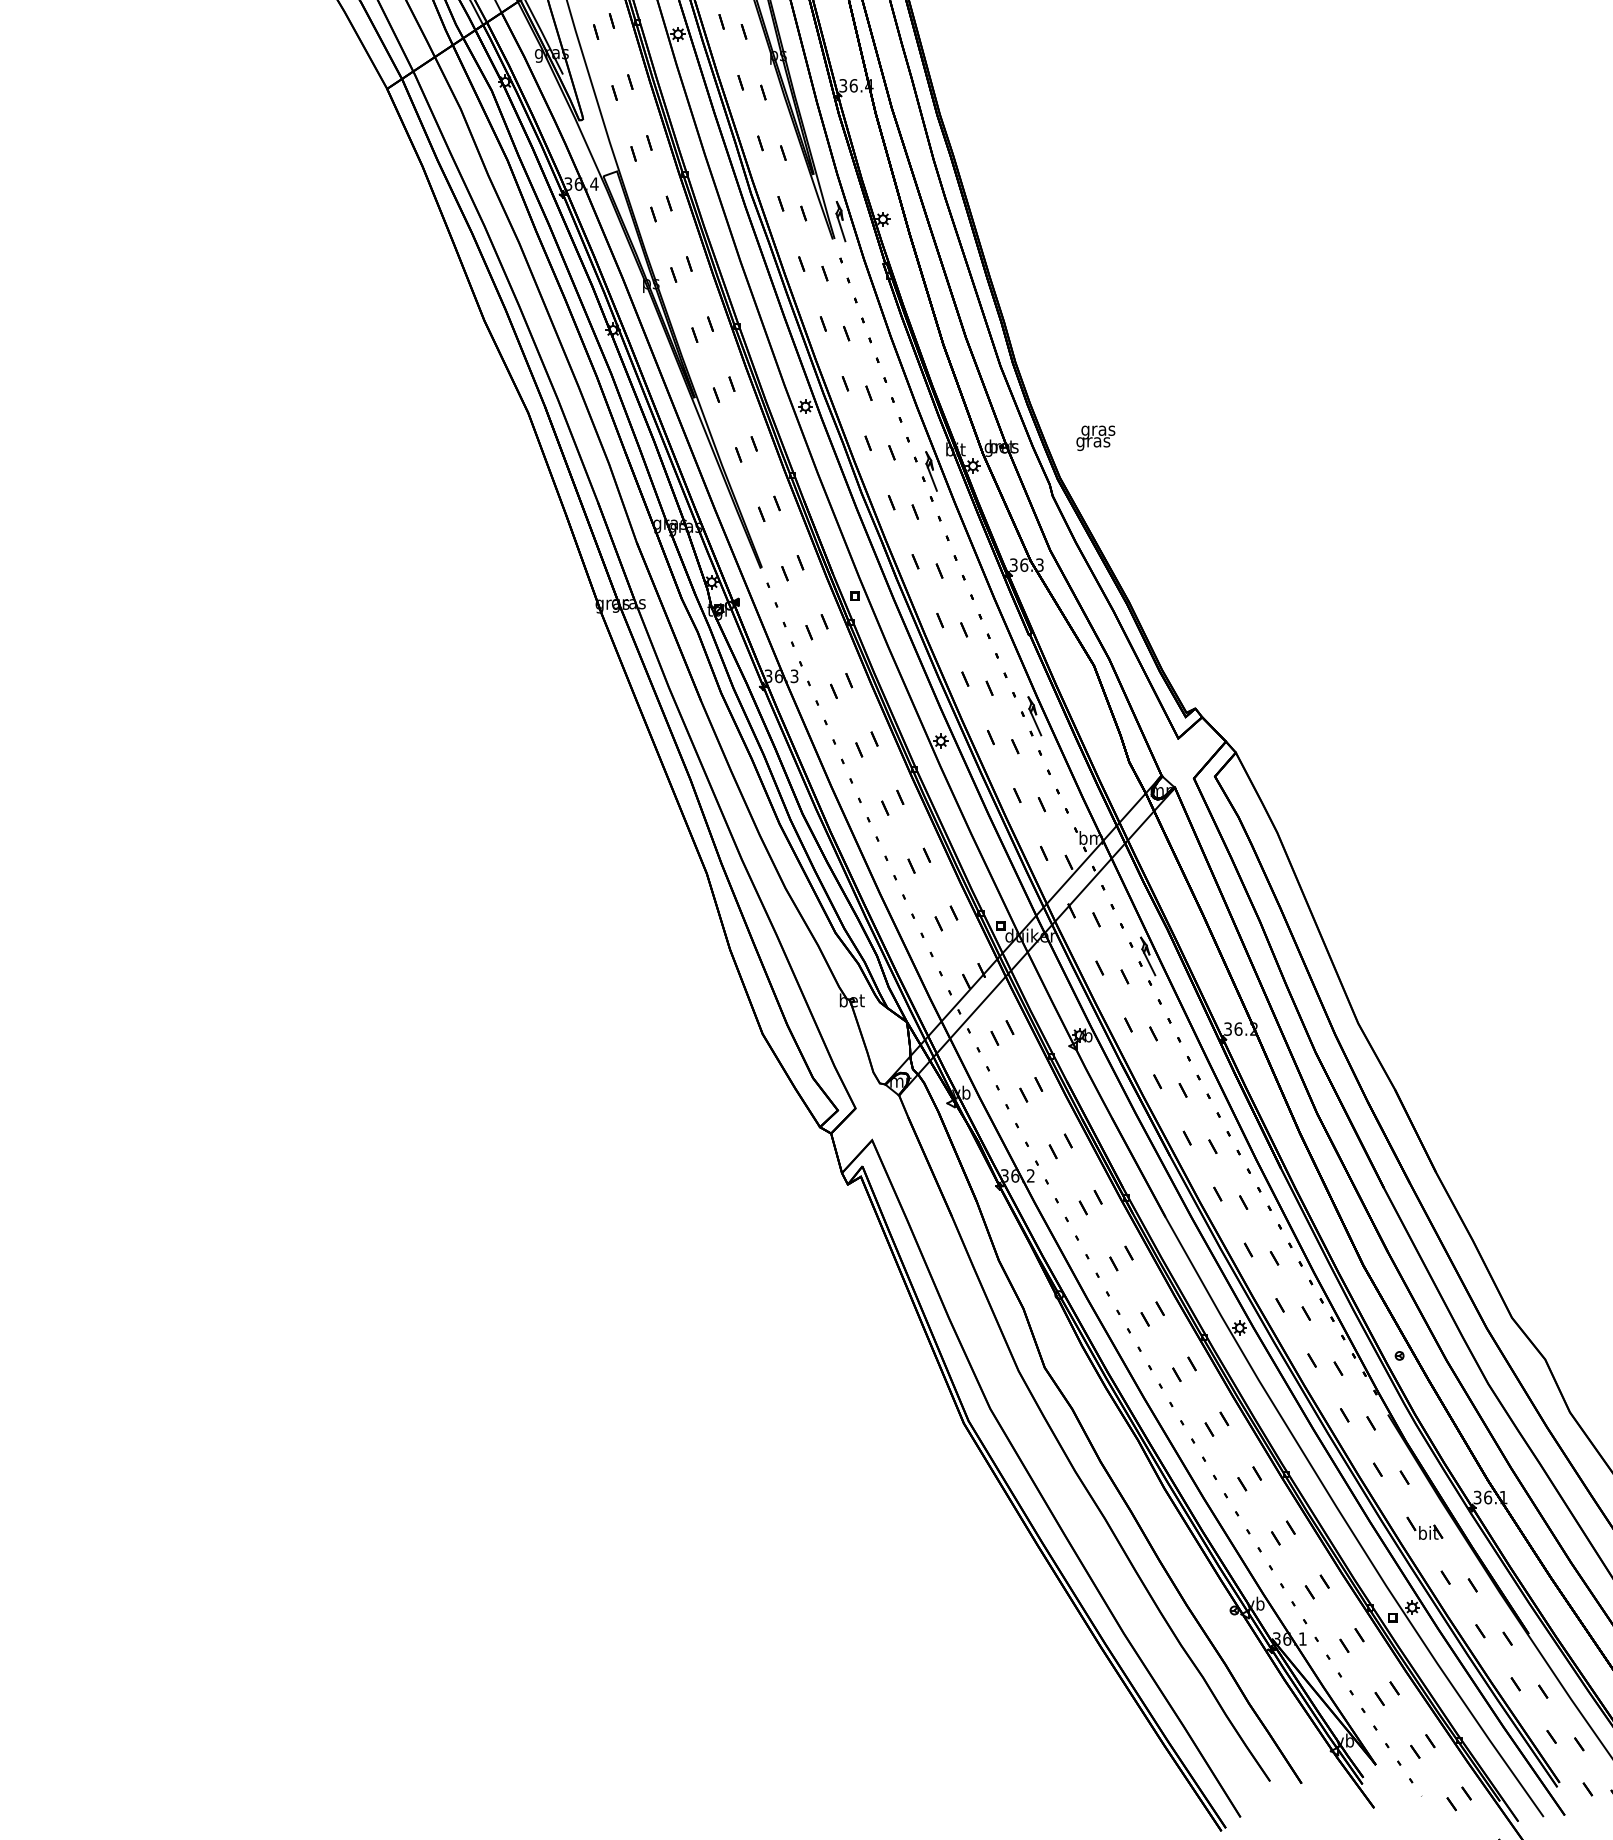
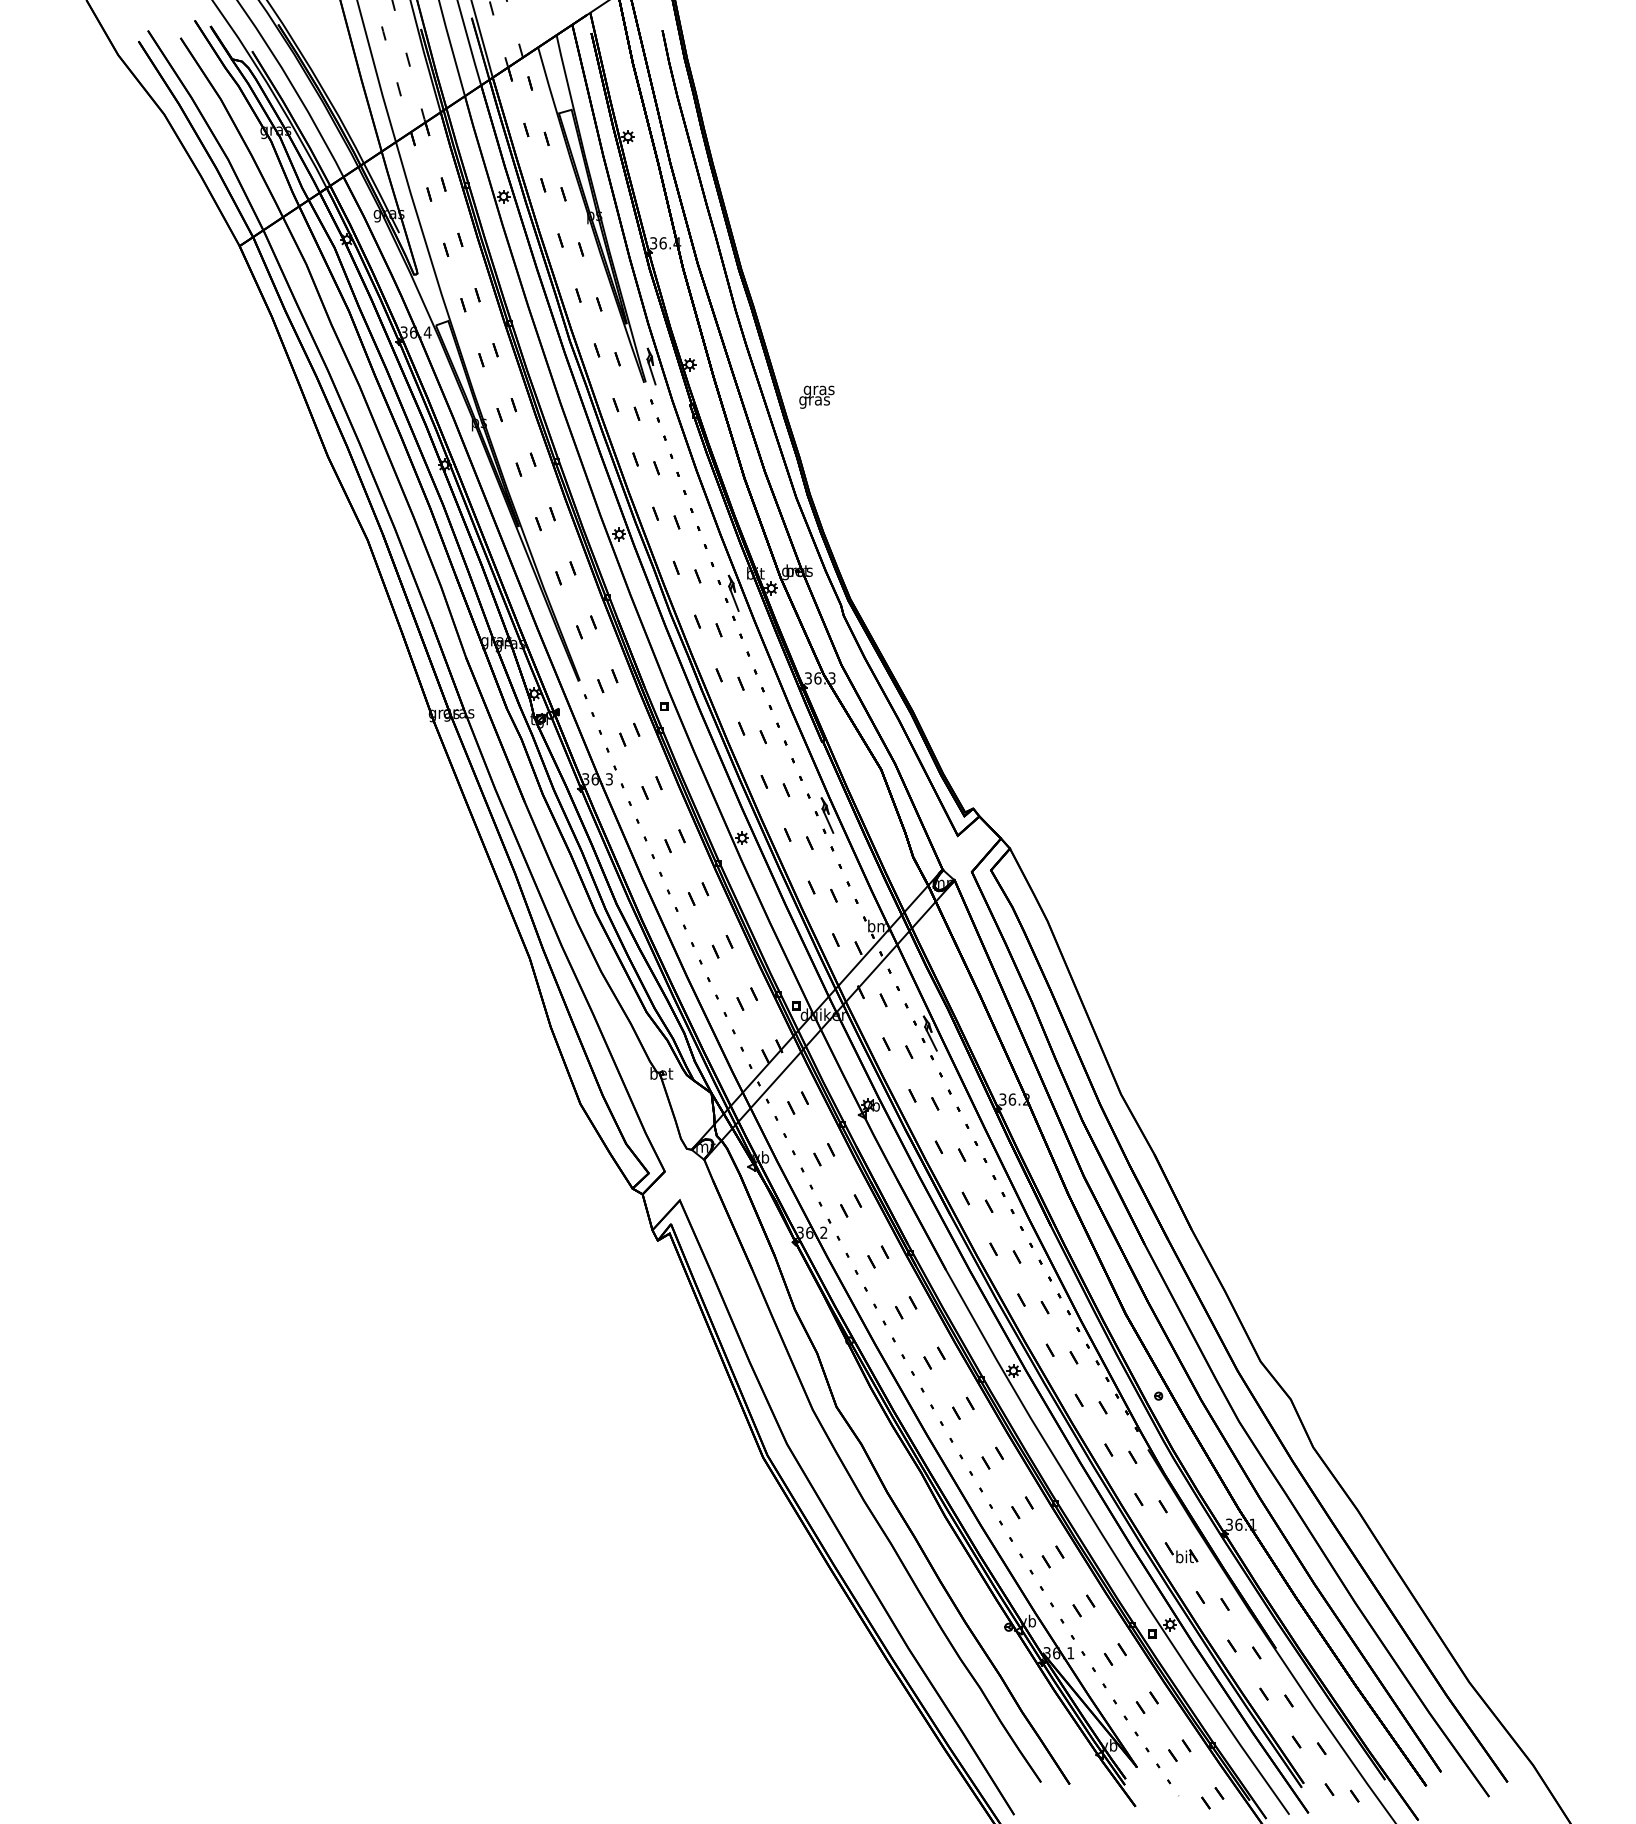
text: (1095, 437) -> (816, 396), moved

